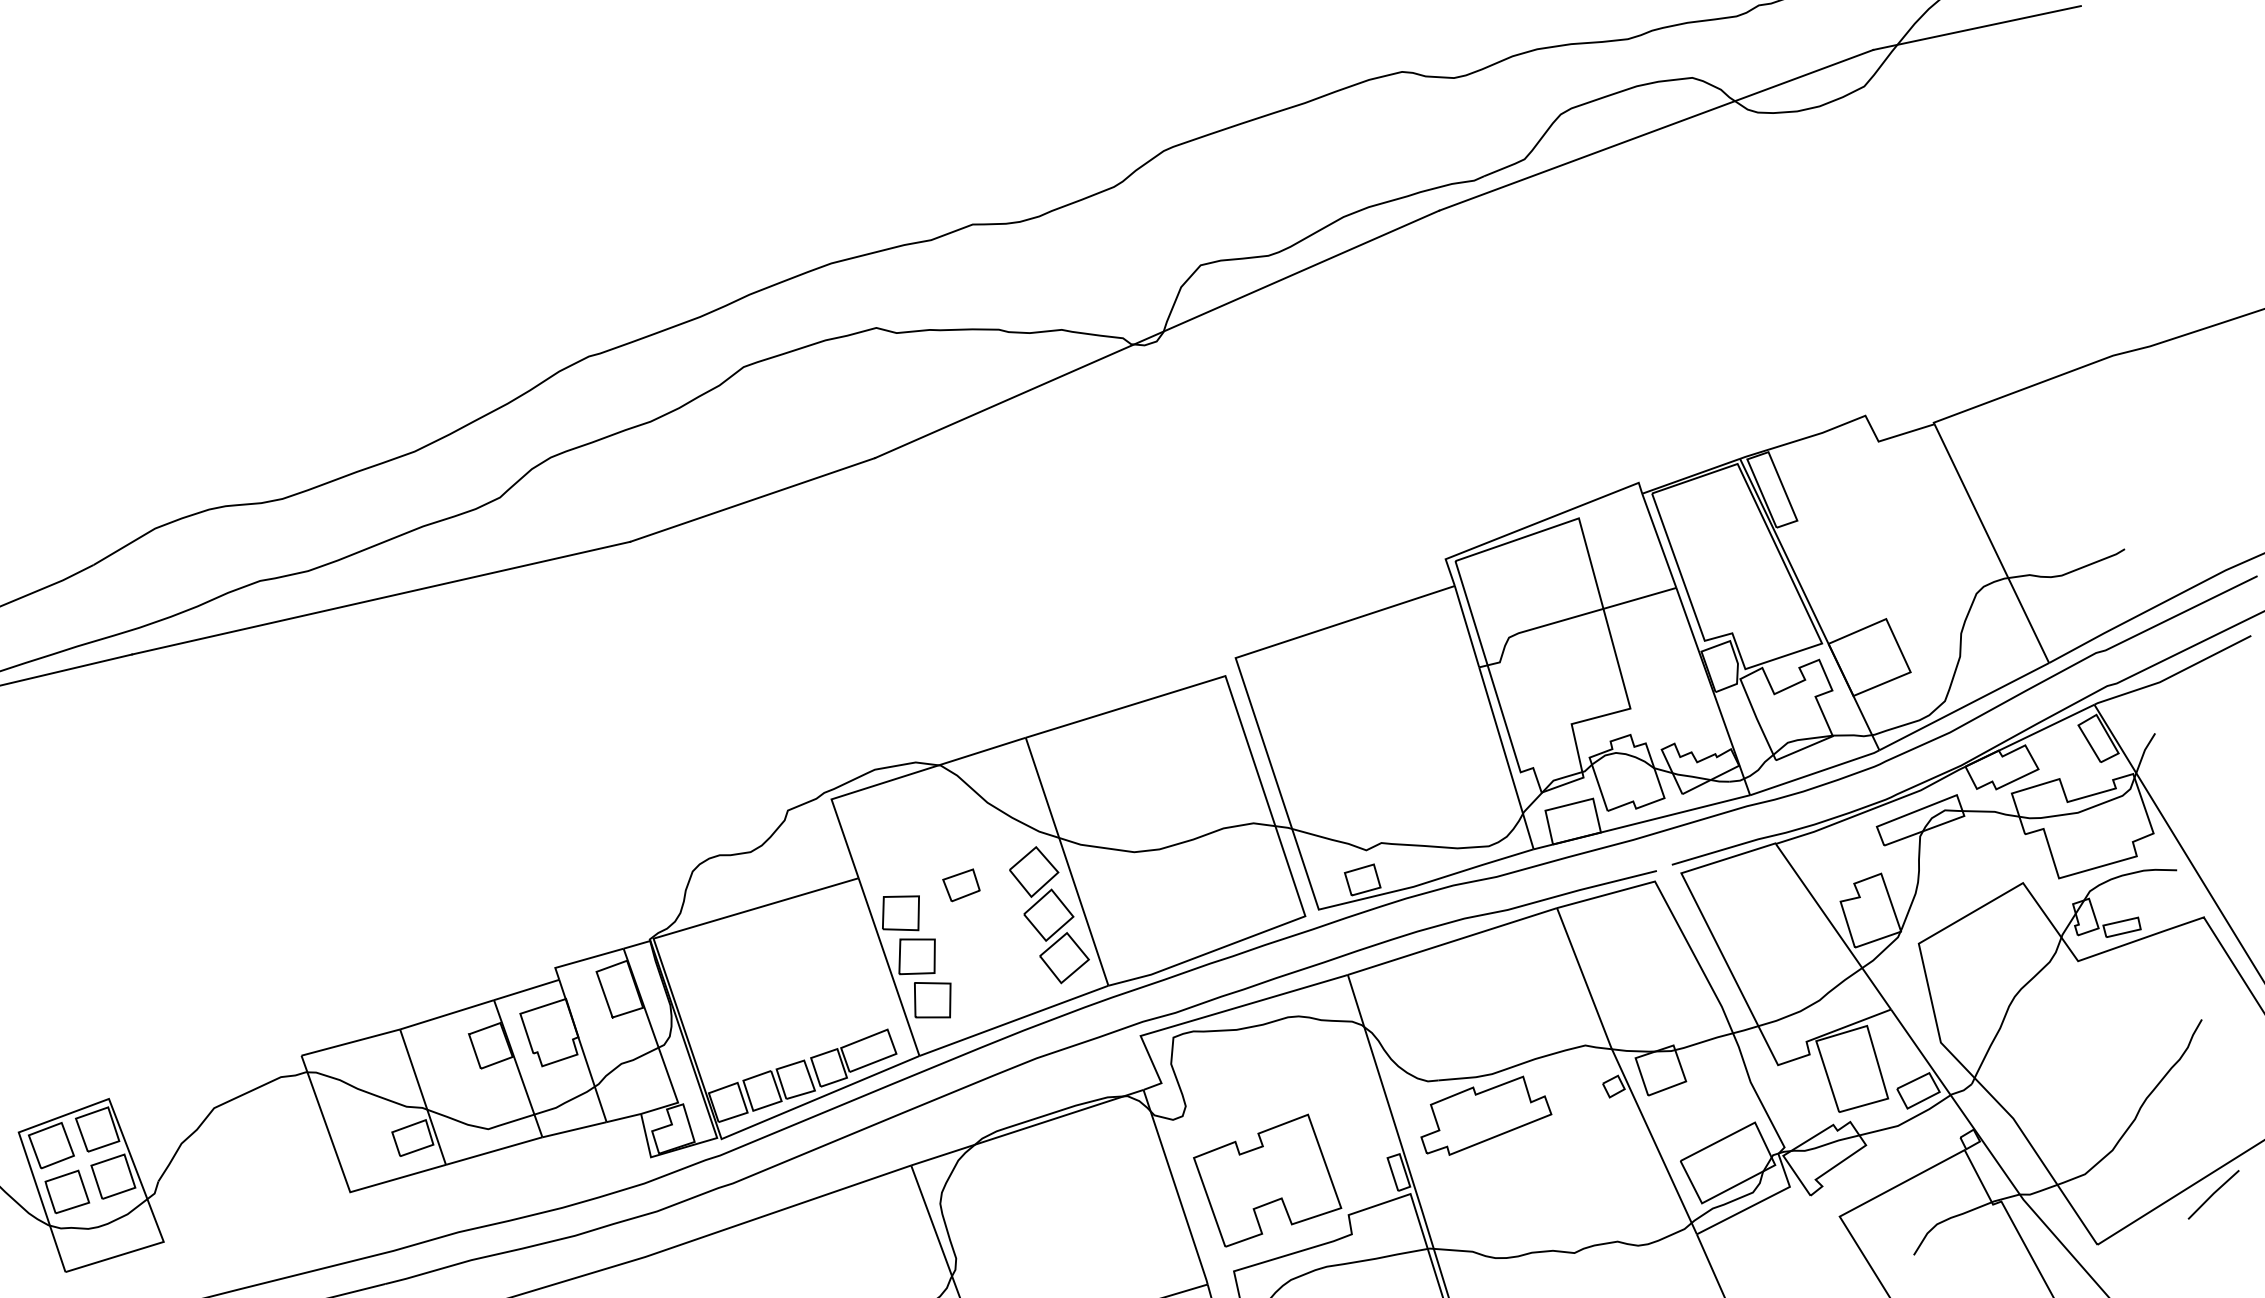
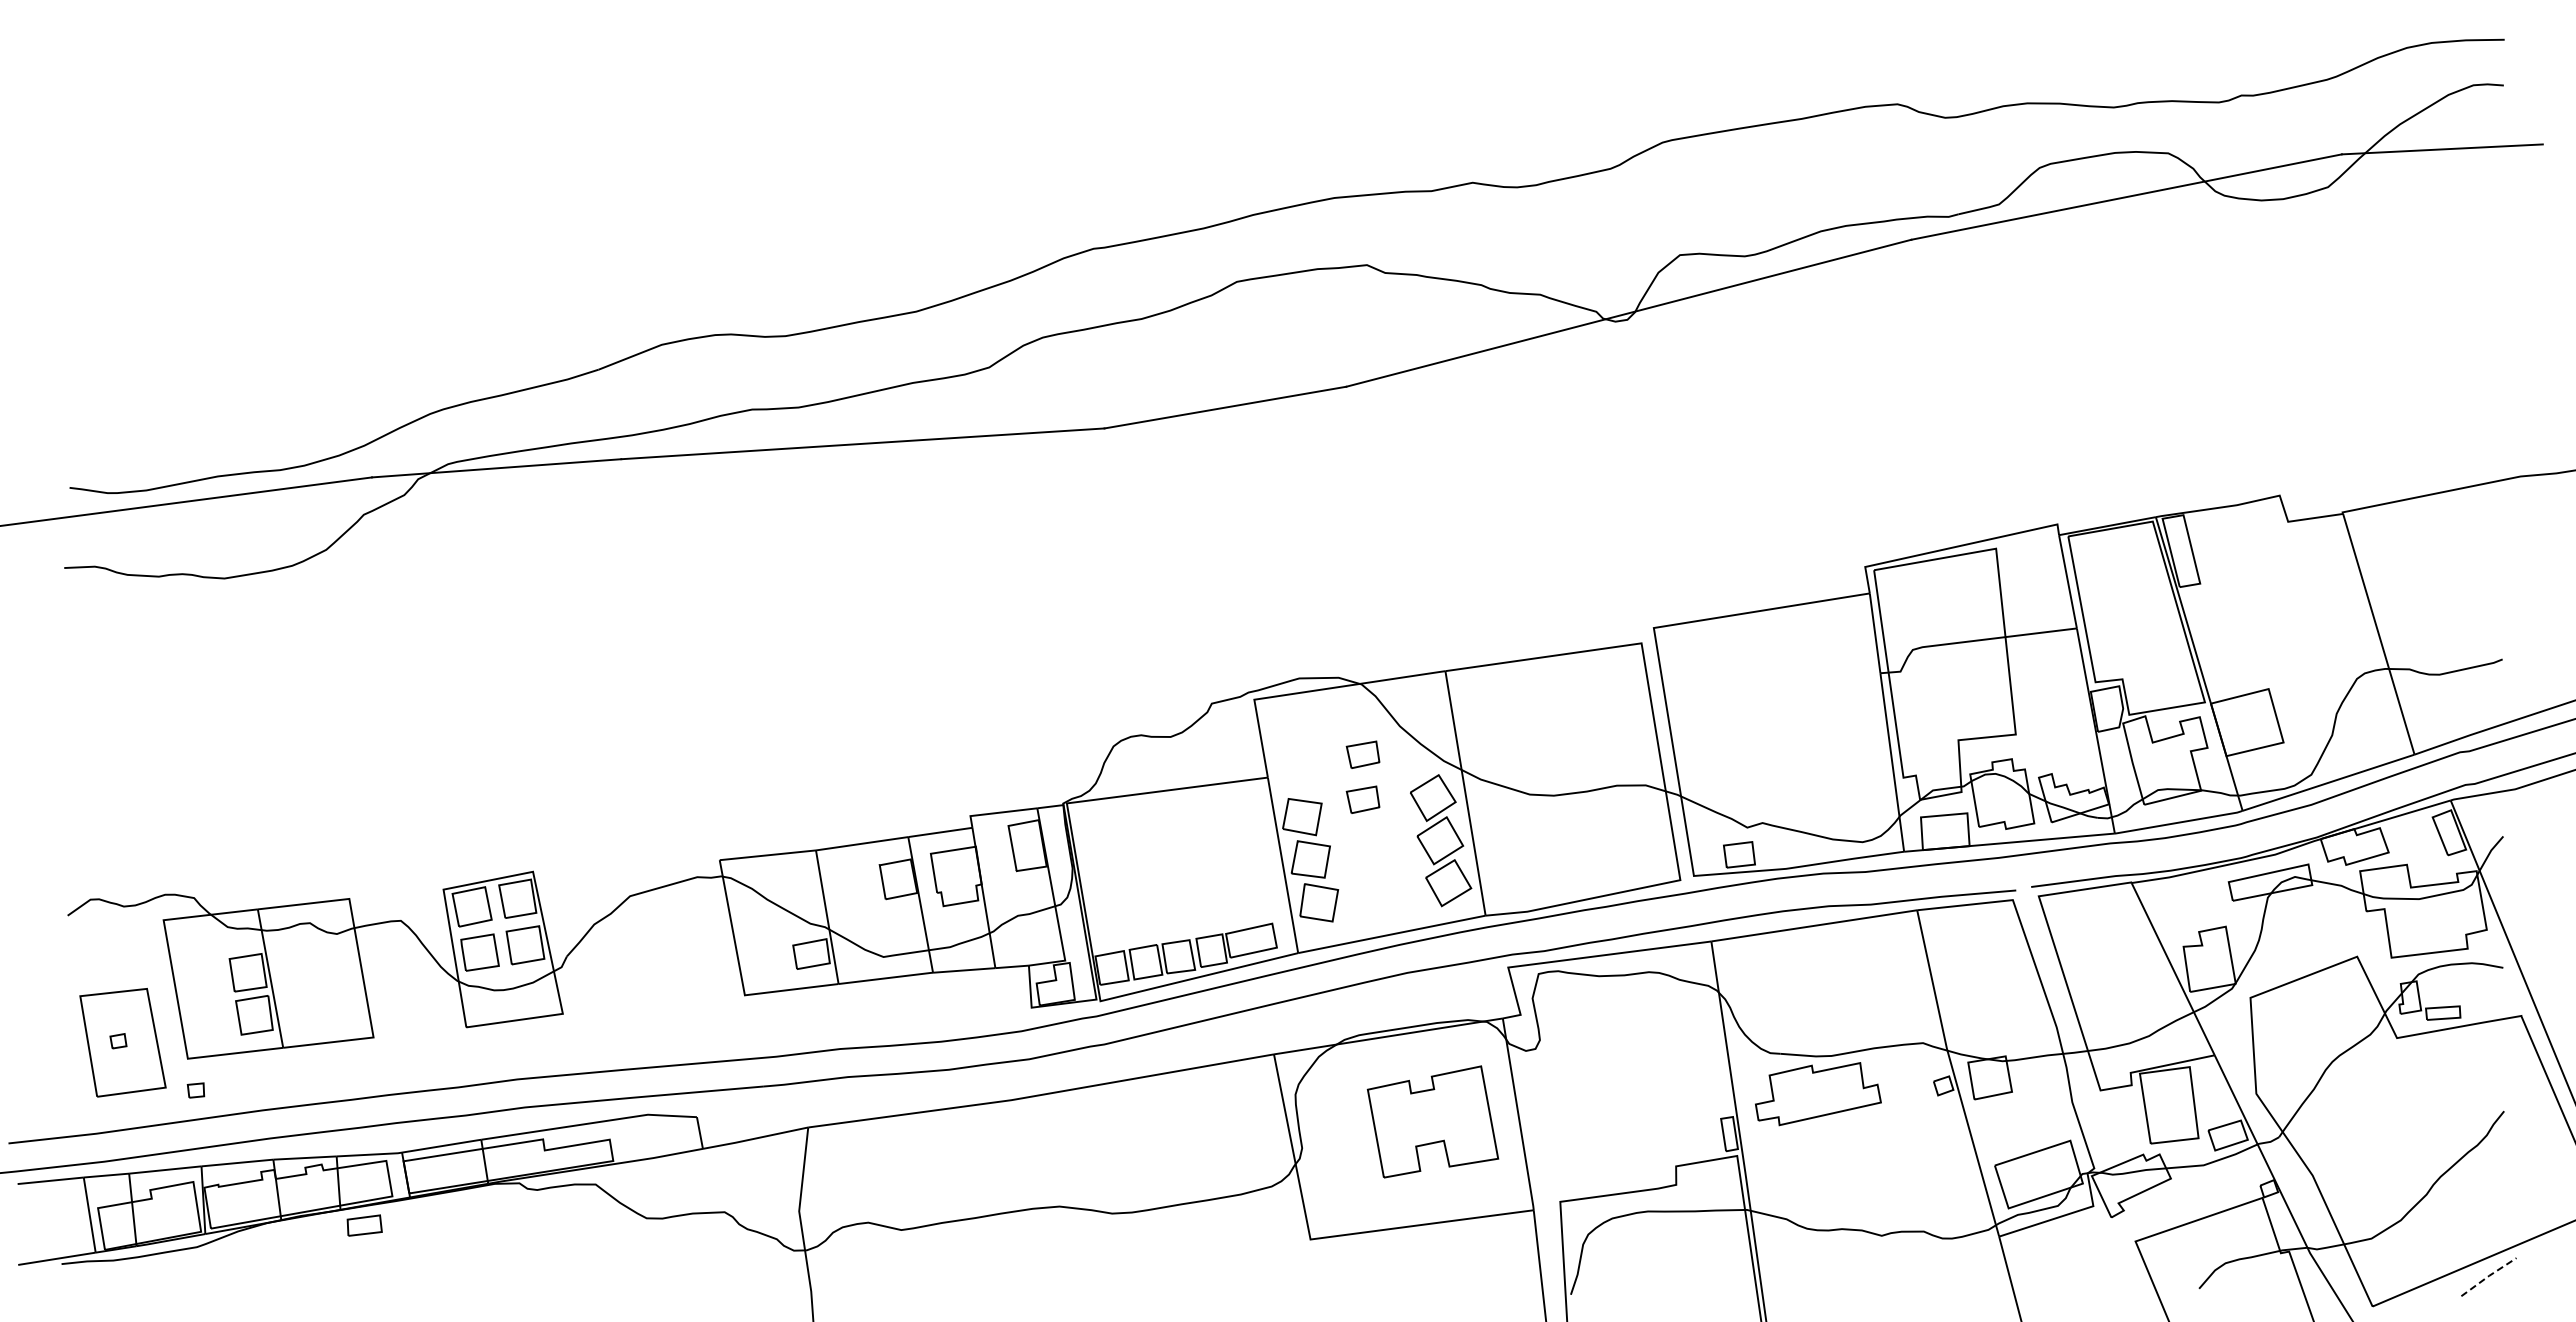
part: (953, 838) -> (1362, 754), added
part: (1266, 1180) -> (1432, 1121), moved
line: (2214, 1193) -> (2489, 1275), solid -> dashed

